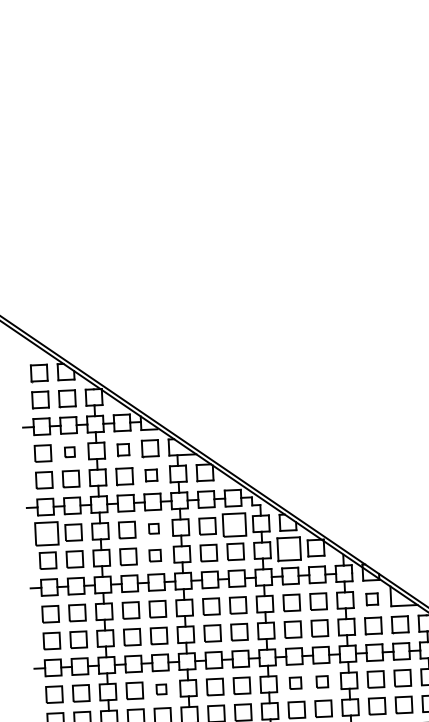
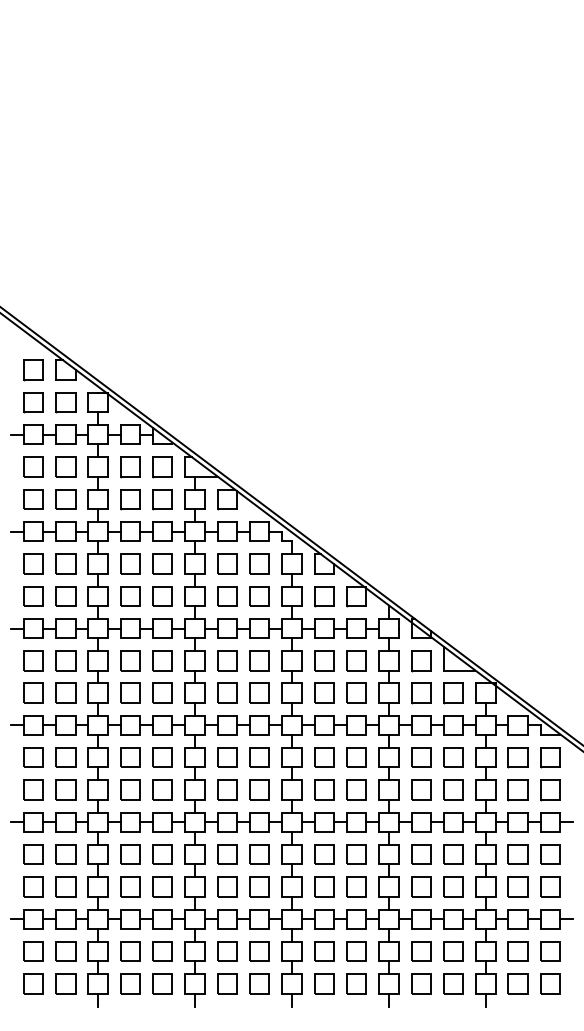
part: (123, 450) -> (130, 467), size x1.43
part: (69, 451) -> (65, 466), size x1.67
part: (151, 475) -> (162, 499), size x1.43
part: (234, 524) -> (259, 563), size x0.71
part: (153, 528) -> (162, 563), size x1.67
part: (46, 533) -> (33, 563), size x0.71
part: (289, 549) -> (324, 596), size x0.71
part: (155, 555) -> (162, 596), size x1.43
part: (372, 599) -> (421, 661), size x1.43
part: (322, 681) -> (356, 757), size x1.43
part: (295, 683) -> (324, 757), size x1.43
part: (161, 689) -> (162, 757), size x1.67

